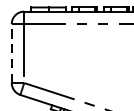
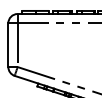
line: (11, 54) -> (8, 45), dashed -> solid

